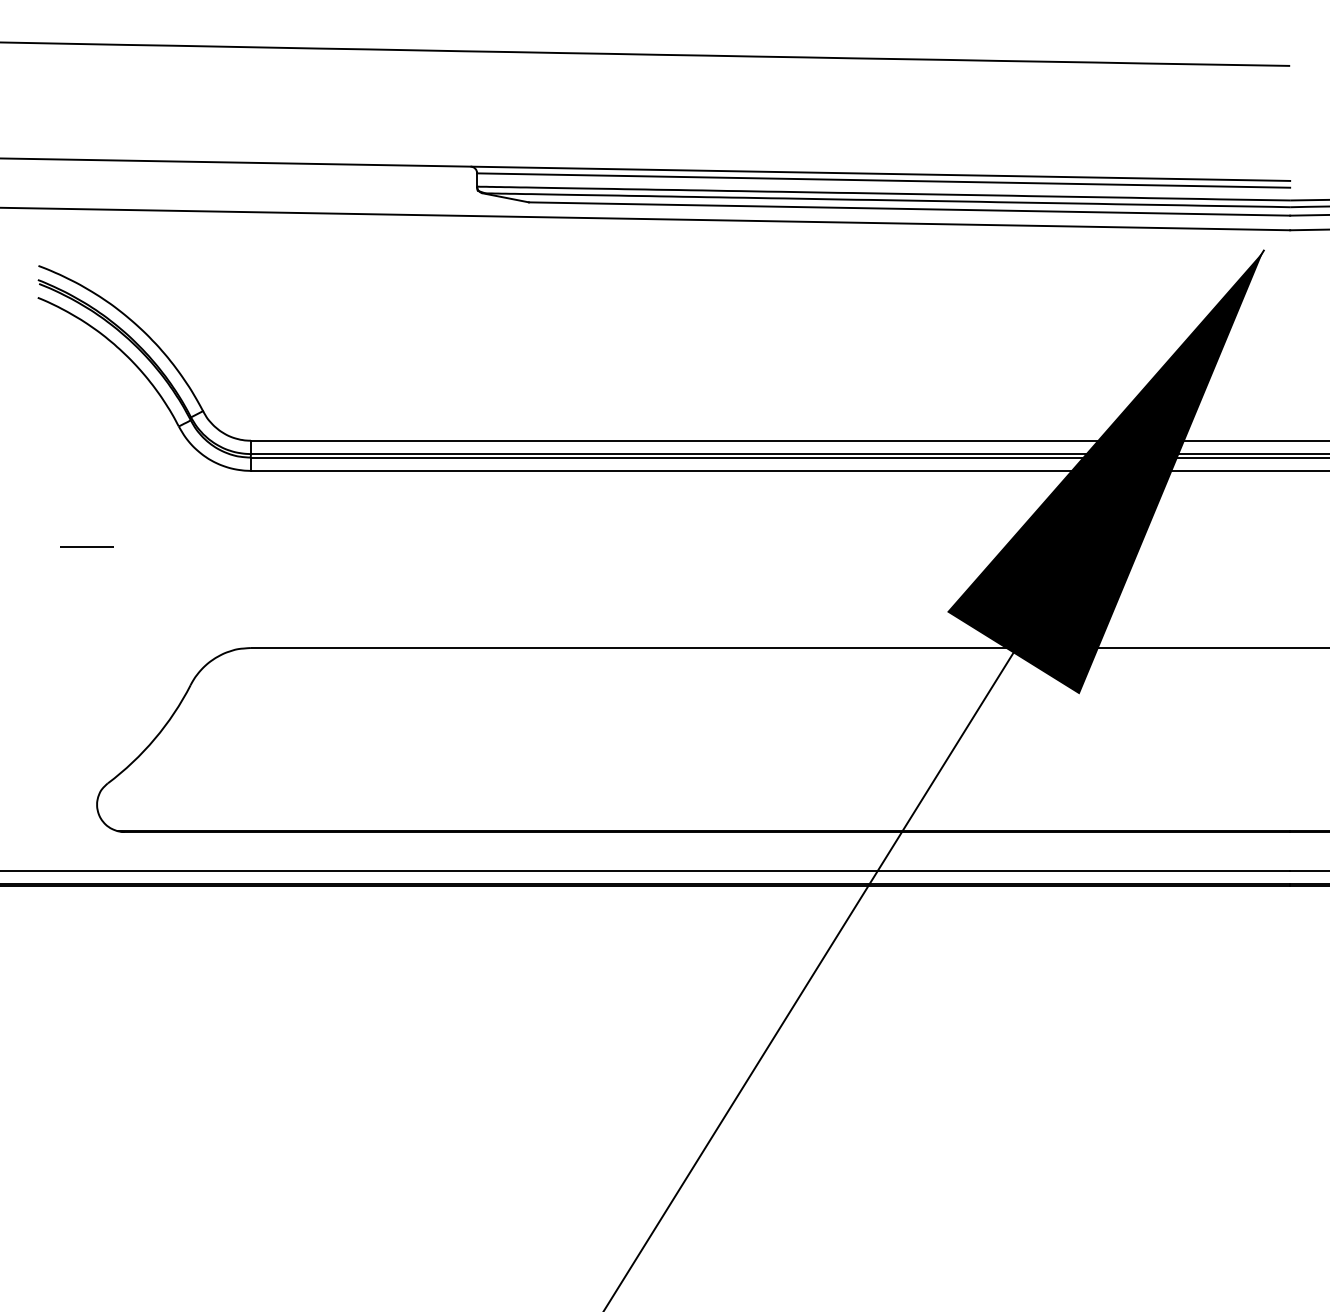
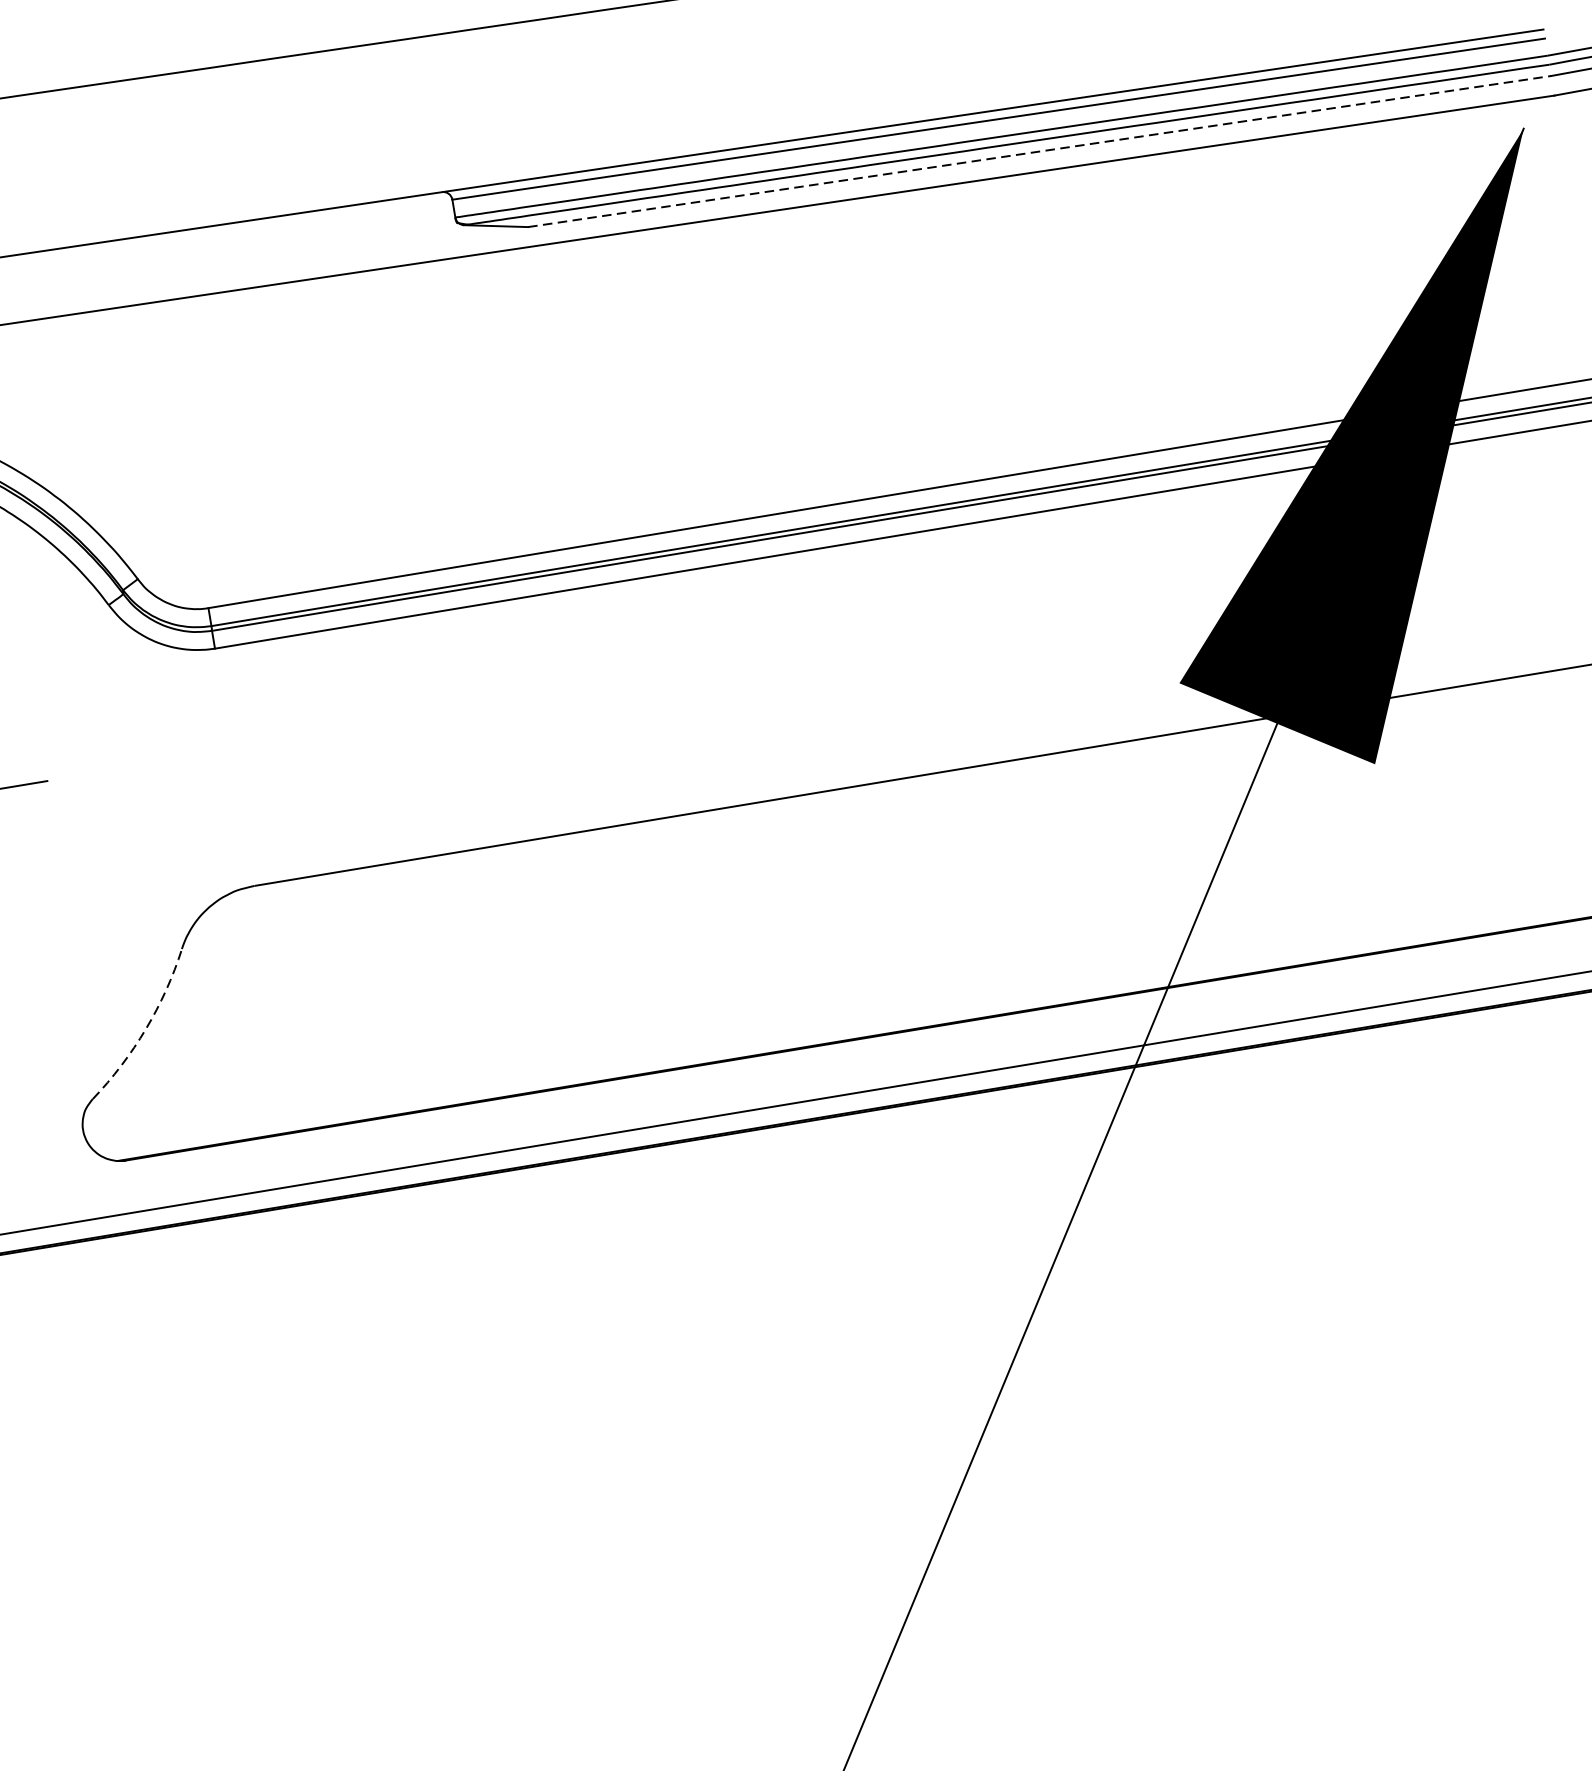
line: (909, 209) -> (1039, 152), solid -> dashed
arc: (154, 738) -> (145, 1028), solid -> dashed

